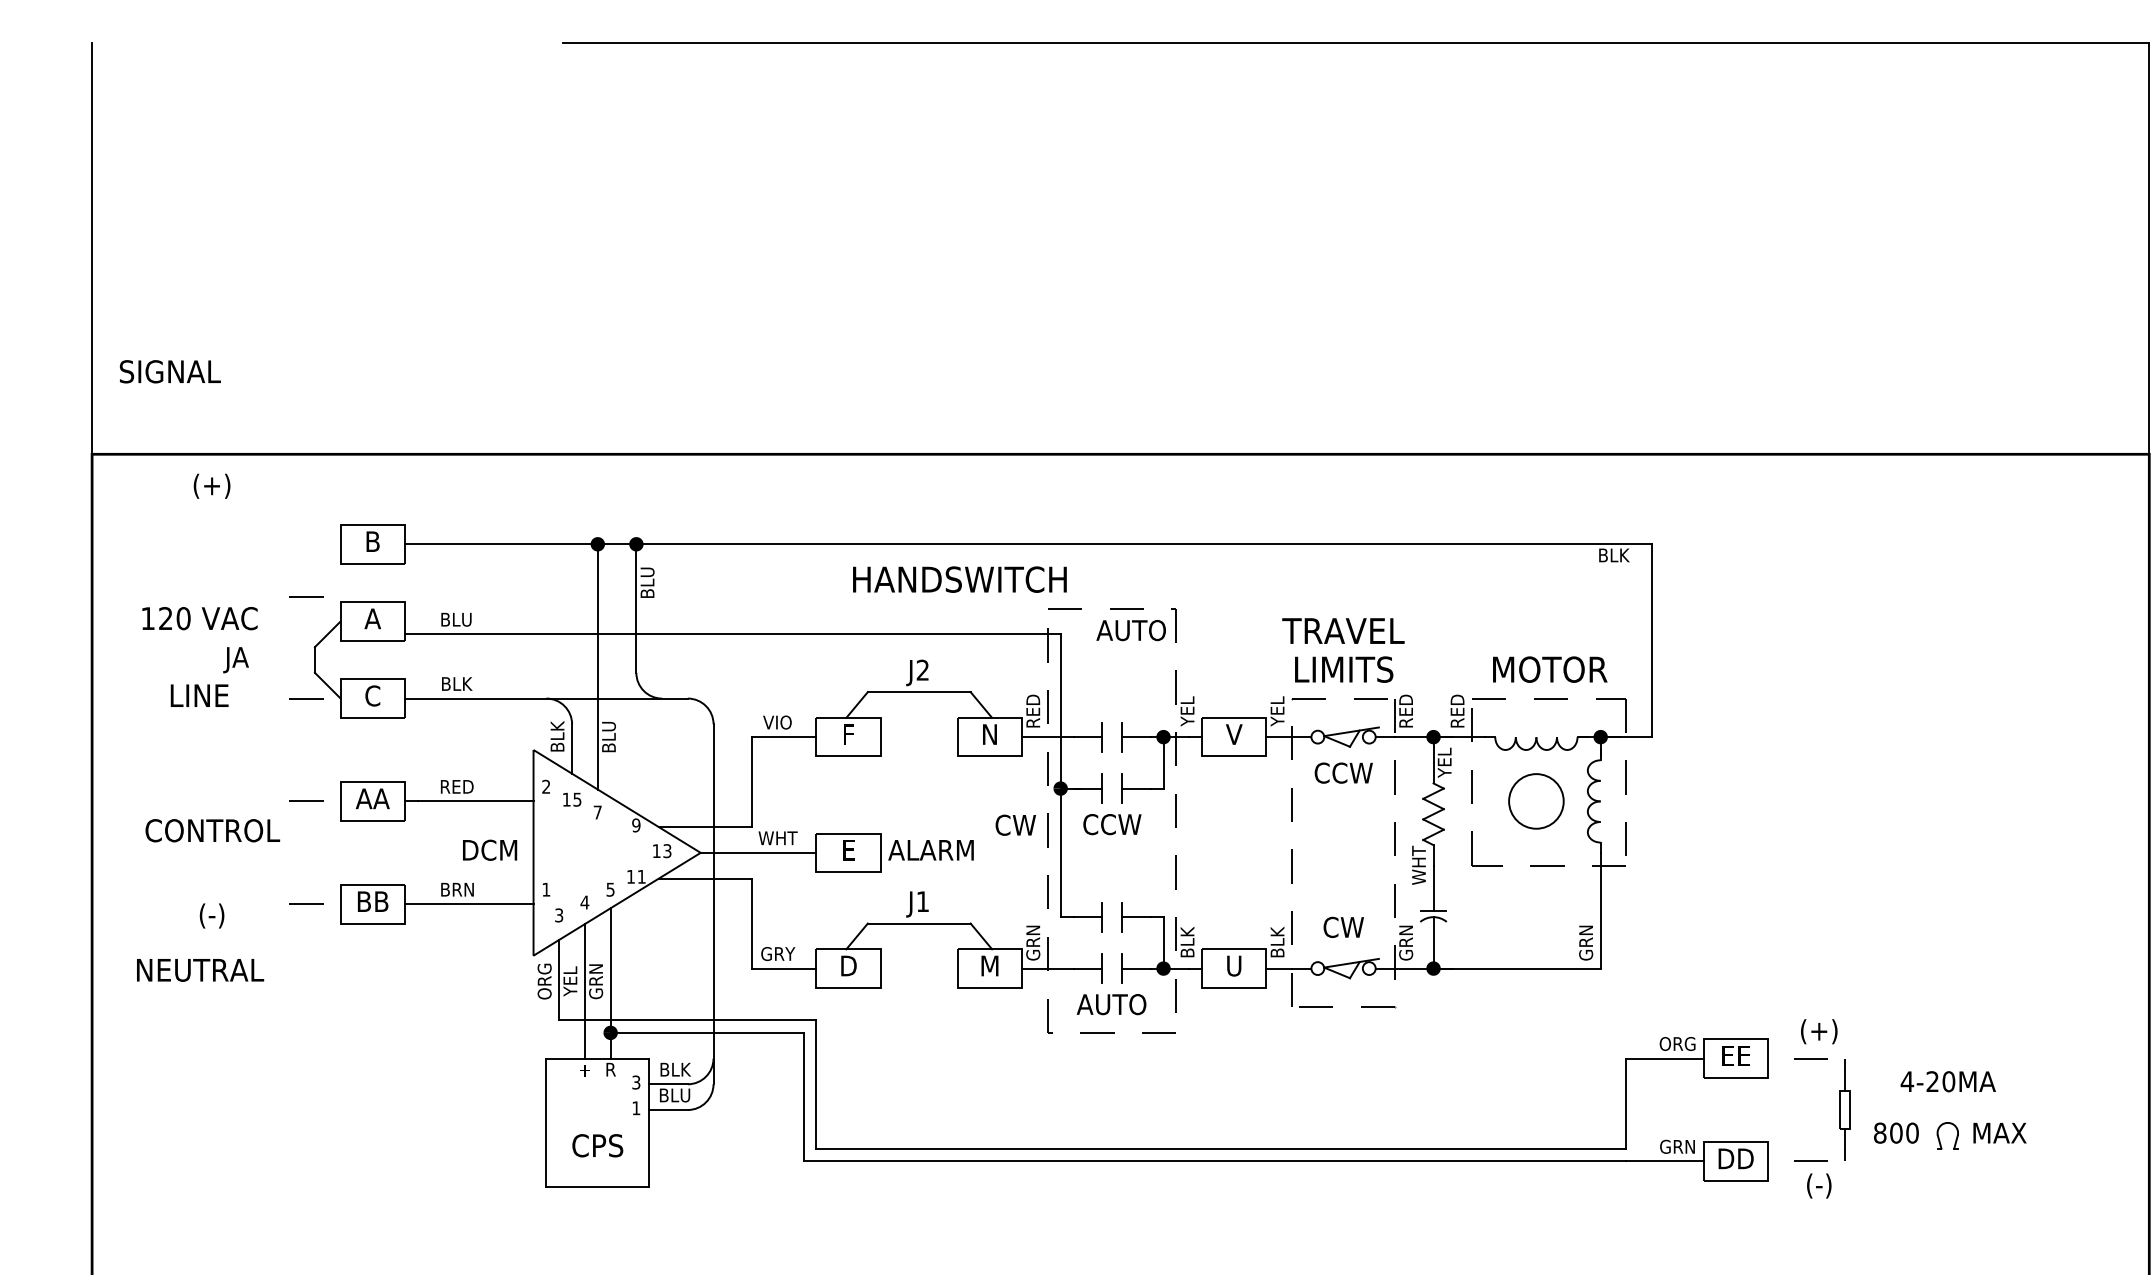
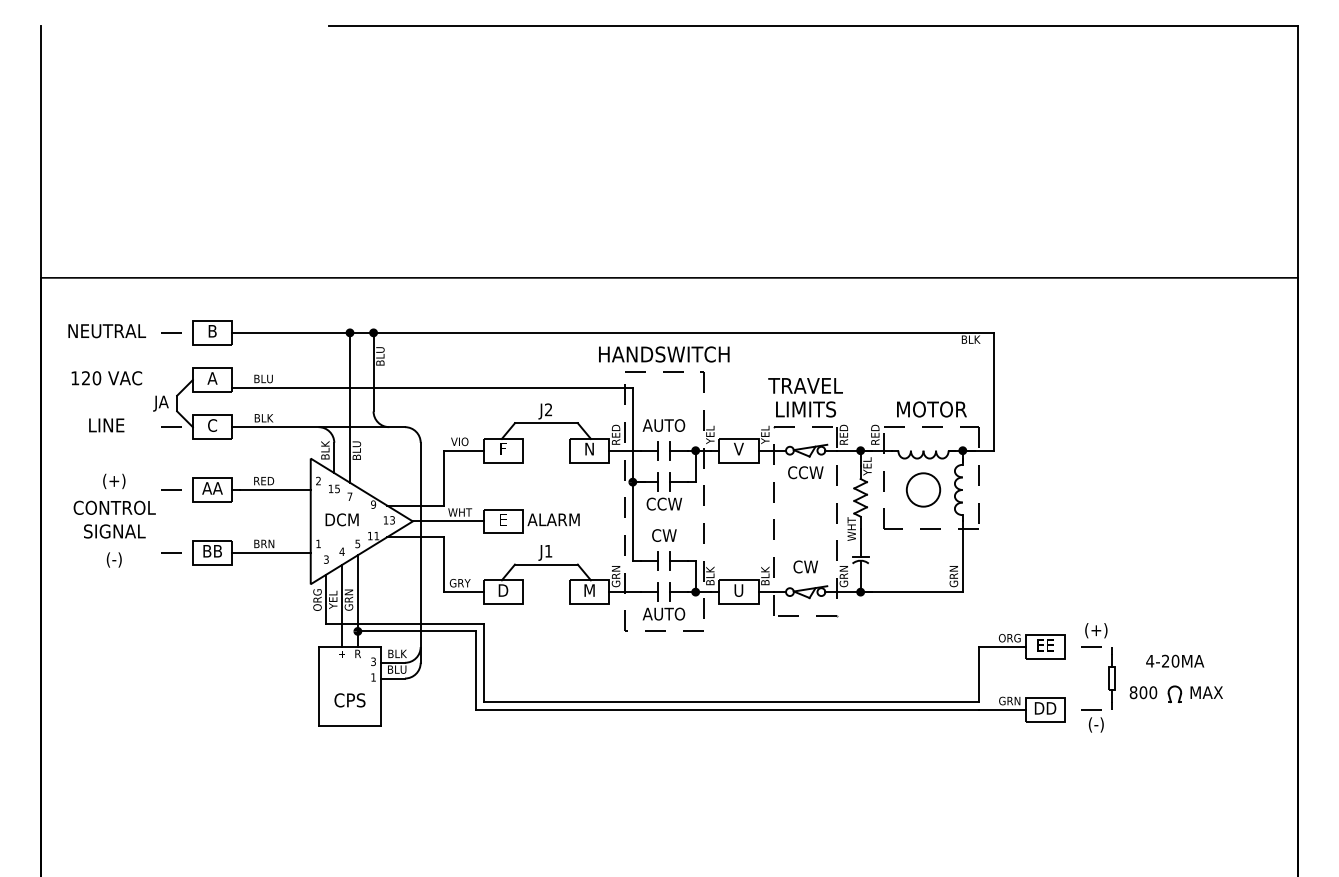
text: (169, 371) -> (114, 531), moved
text: (212, 486) -> (114, 481), moved
text: (960, 579) -> (664, 354), moved
line: (305, 596) -> (171, 332), moved
text: (1130, 630) -> (663, 425), moved
text: (235, 659) -> (160, 403), moved
text: (1015, 825) -> (664, 535), moved
text: (488, 849) -> (341, 519), moved
text: (200, 970) -> (107, 331), moved

